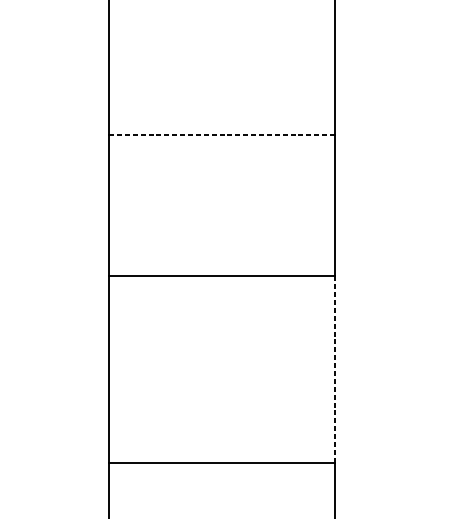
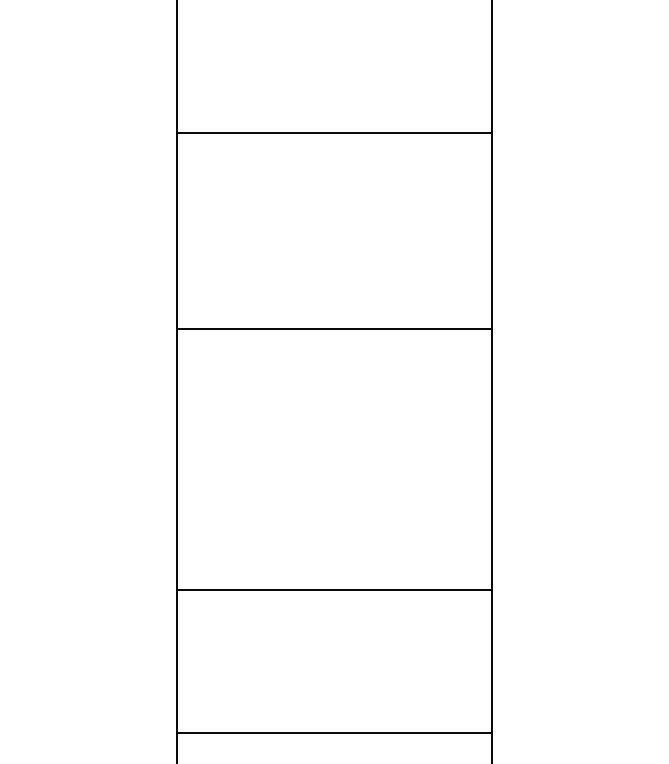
line: (222, 134) -> (334, 132), dashed -> solid
line: (334, 368) -> (491, 458), dashed -> solid

